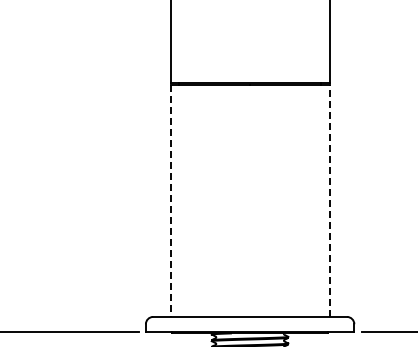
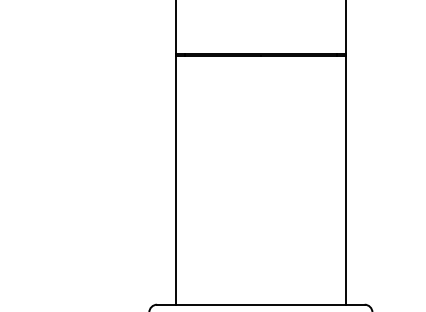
line: (329, 200) -> (345, 180), dashed -> solid
line: (170, 201) -> (175, 181), dashed -> solid

